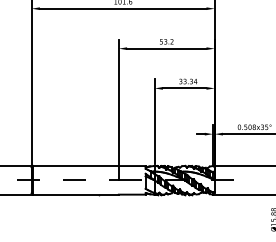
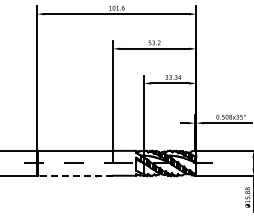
line: (75, 194) -> (75, 175), solid -> dashed

